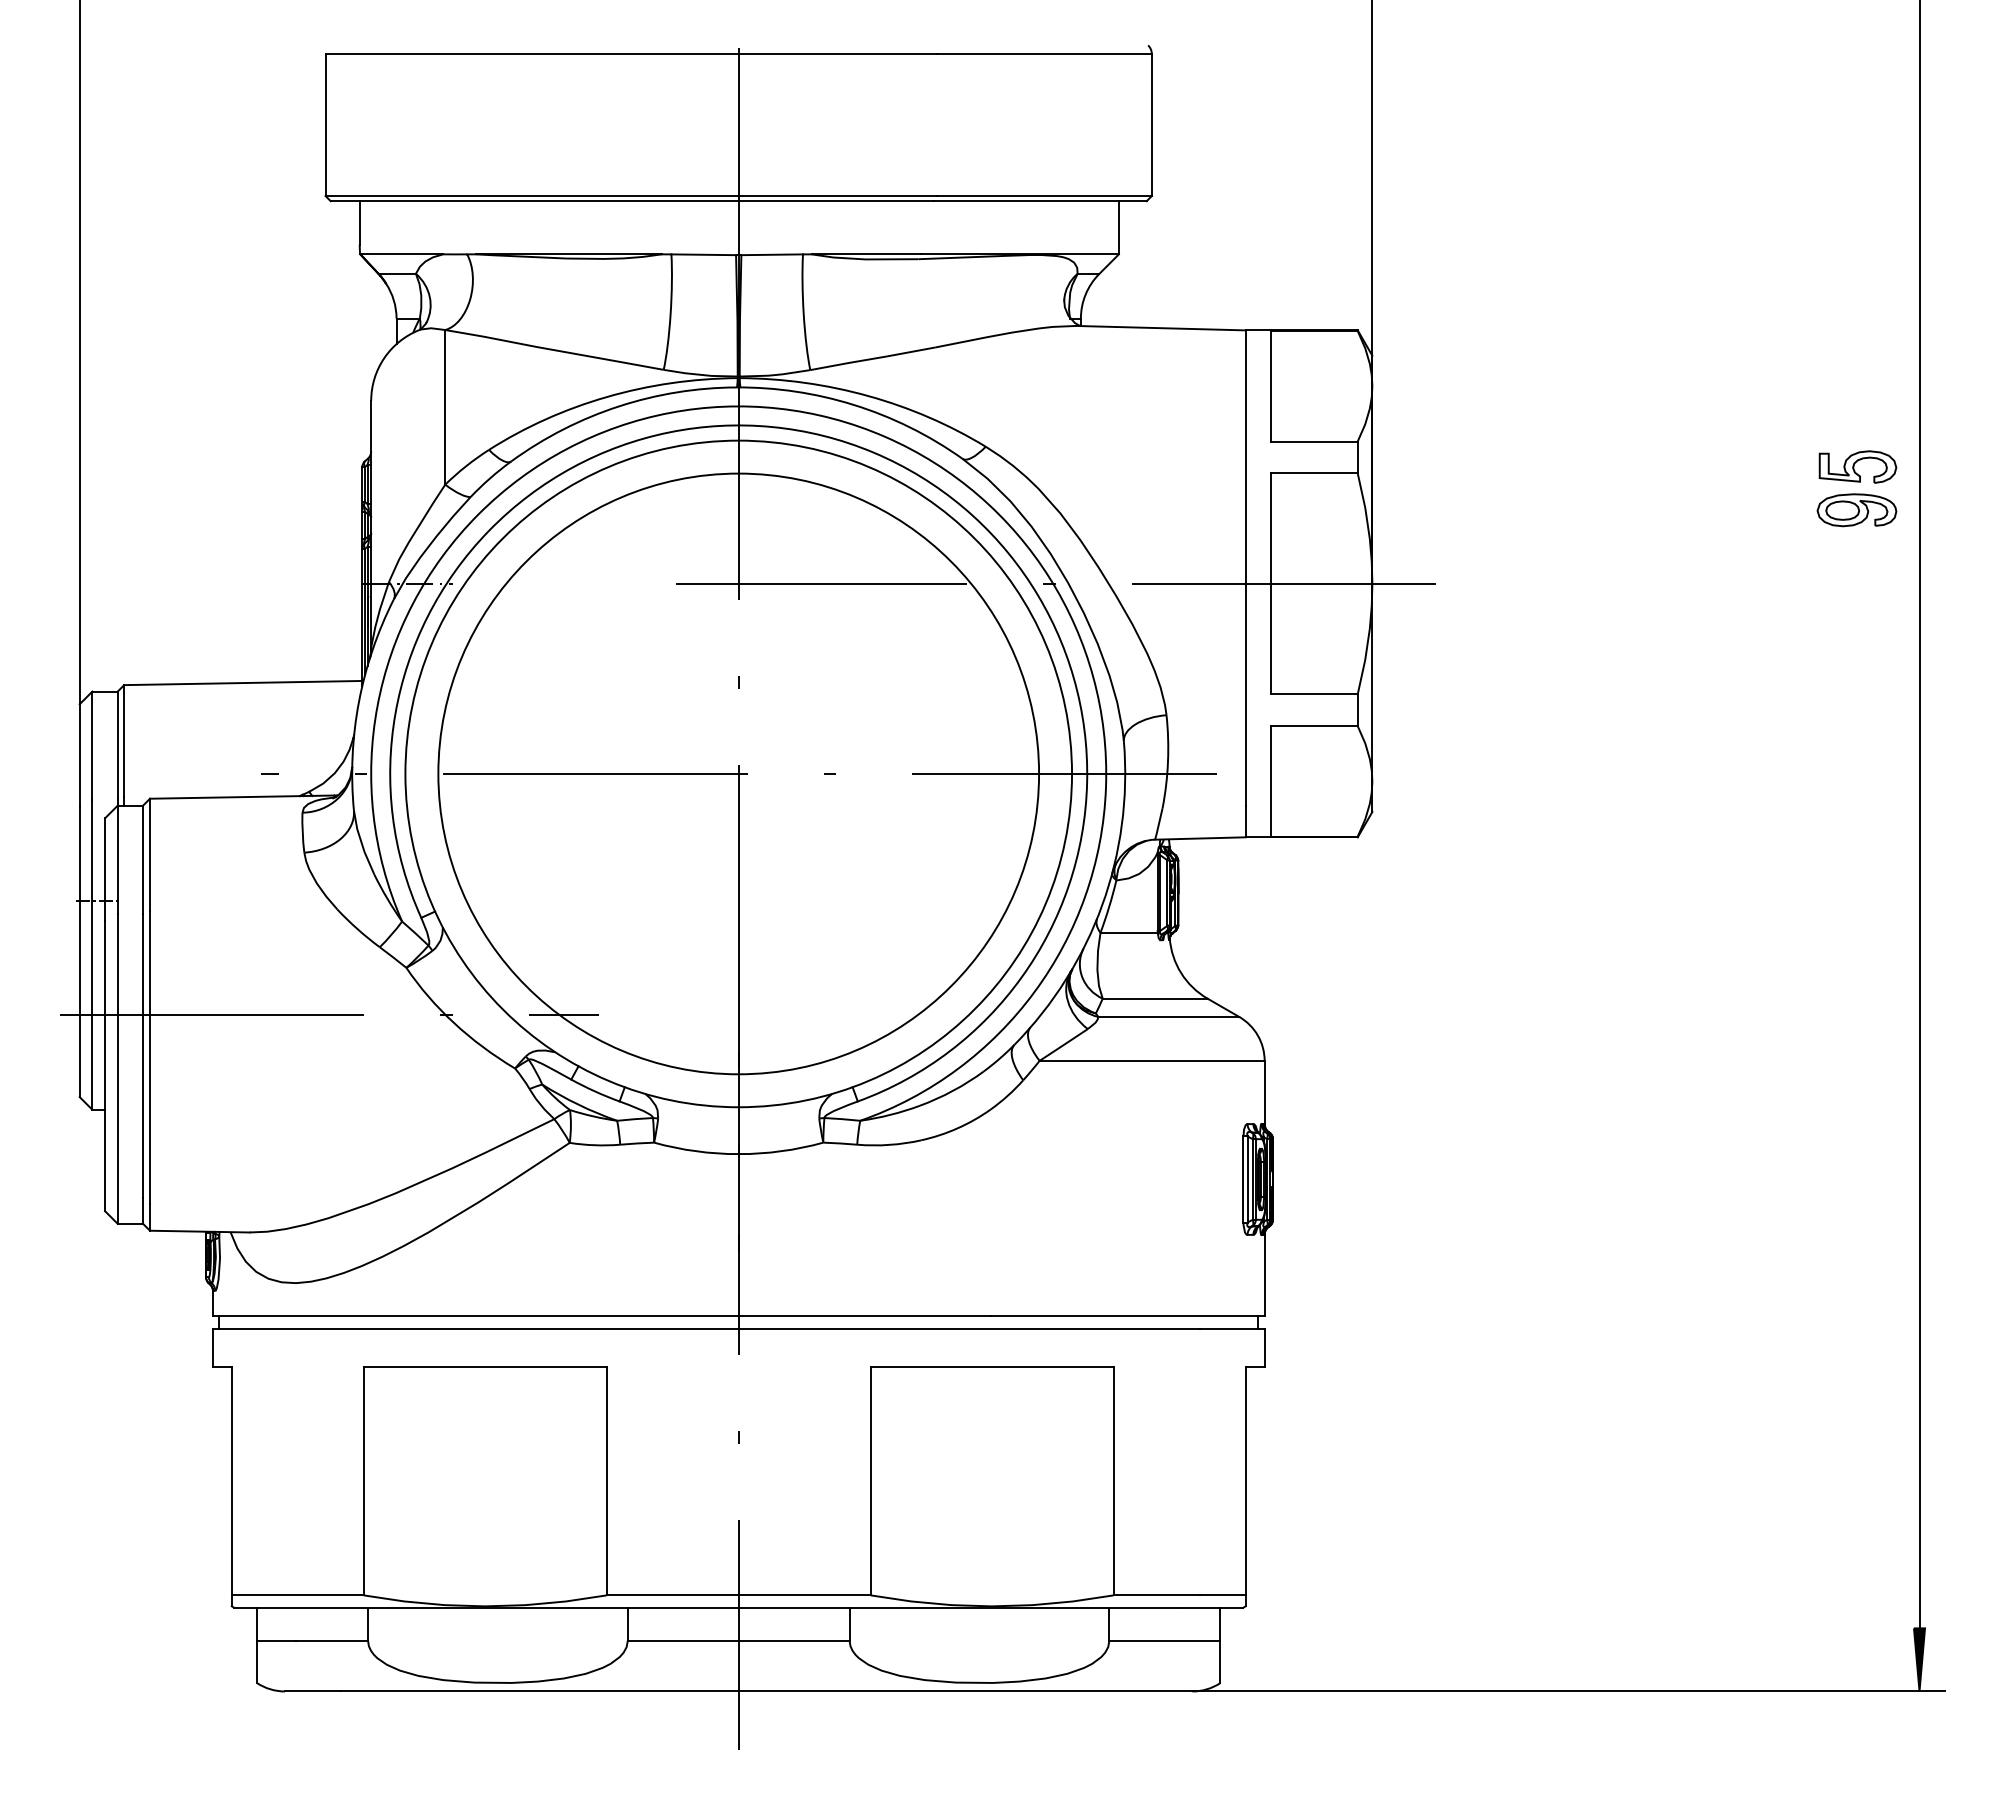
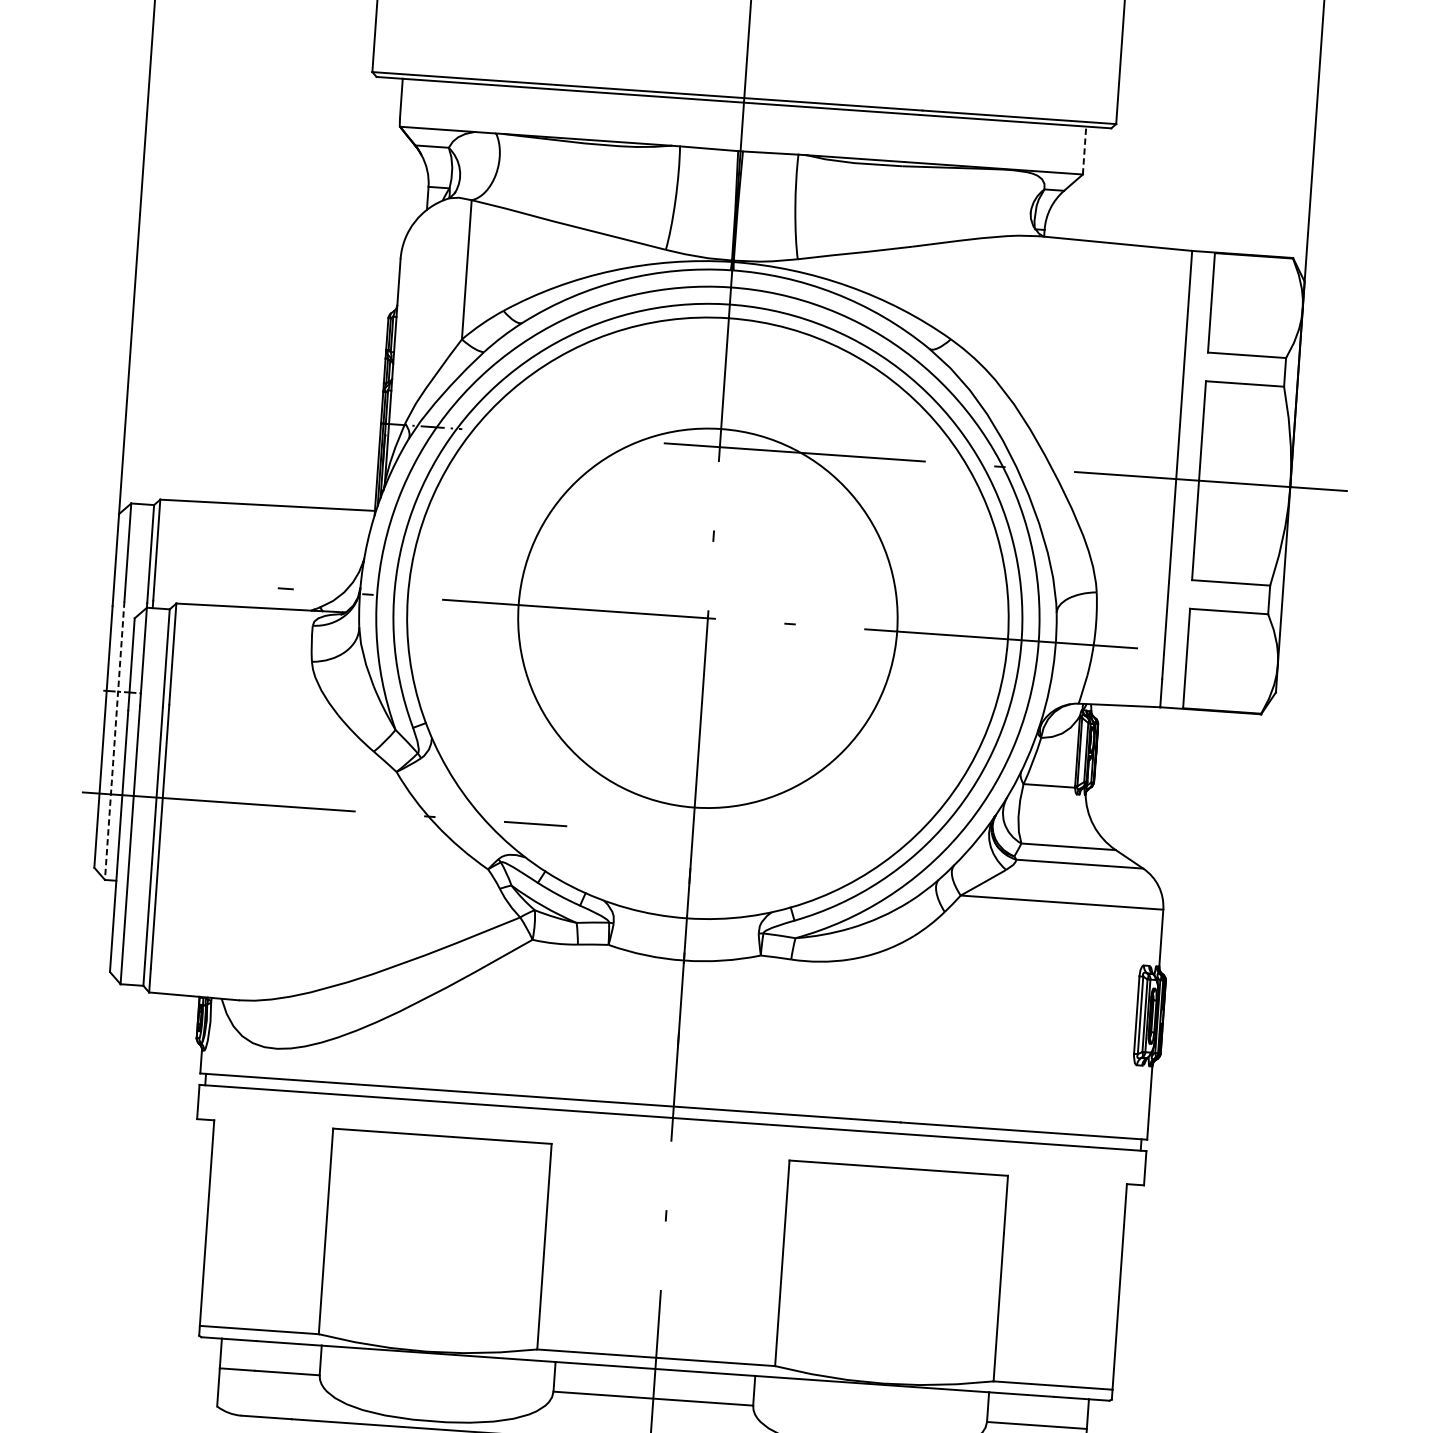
line: (1118, 227) -> (1084, 150), solid -> dashed
circle: (738, 773) -> (707, 617), size x0.7
line: (92, 955) -> (114, 741), solid -> dashed

